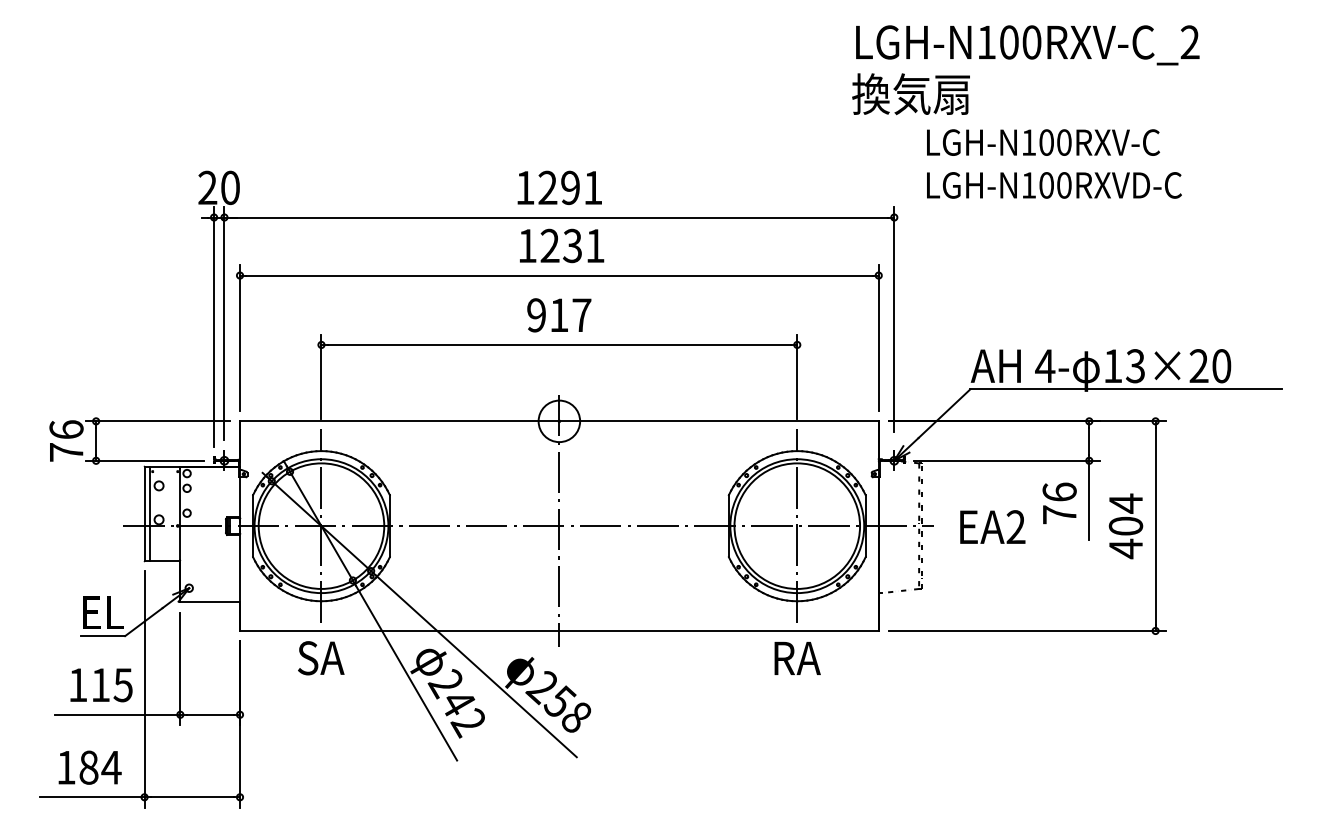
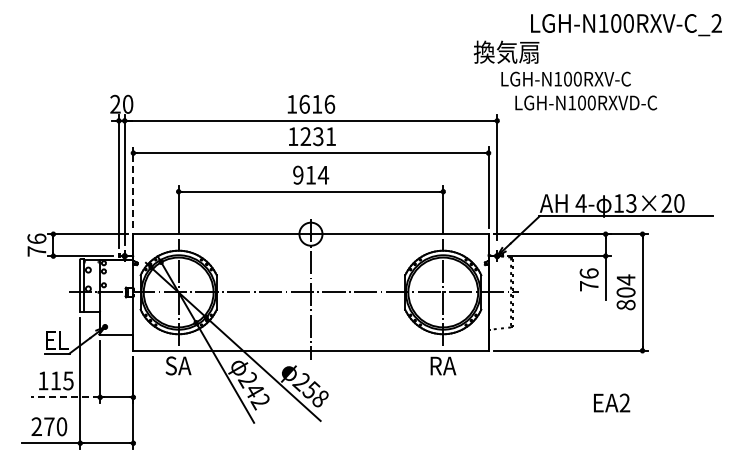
text: (1027, 46) -> (626, 25), moved
text: (1042, 141) -> (565, 78), moved
text: (571, 186) -> (317, 103), 1291 -> 1616
text: (581, 315) -> (323, 175), 917 -> 914
line: (240, 337) -> (133, 187), solid -> dashed
text: (993, 526) -> (612, 402), moved
text: (1124, 547) -> (625, 304), 404 -> 804
line: (117, 715) -> (65, 397), solid -> dashed
text: (89, 767) -> (49, 426), 184 -> 270

